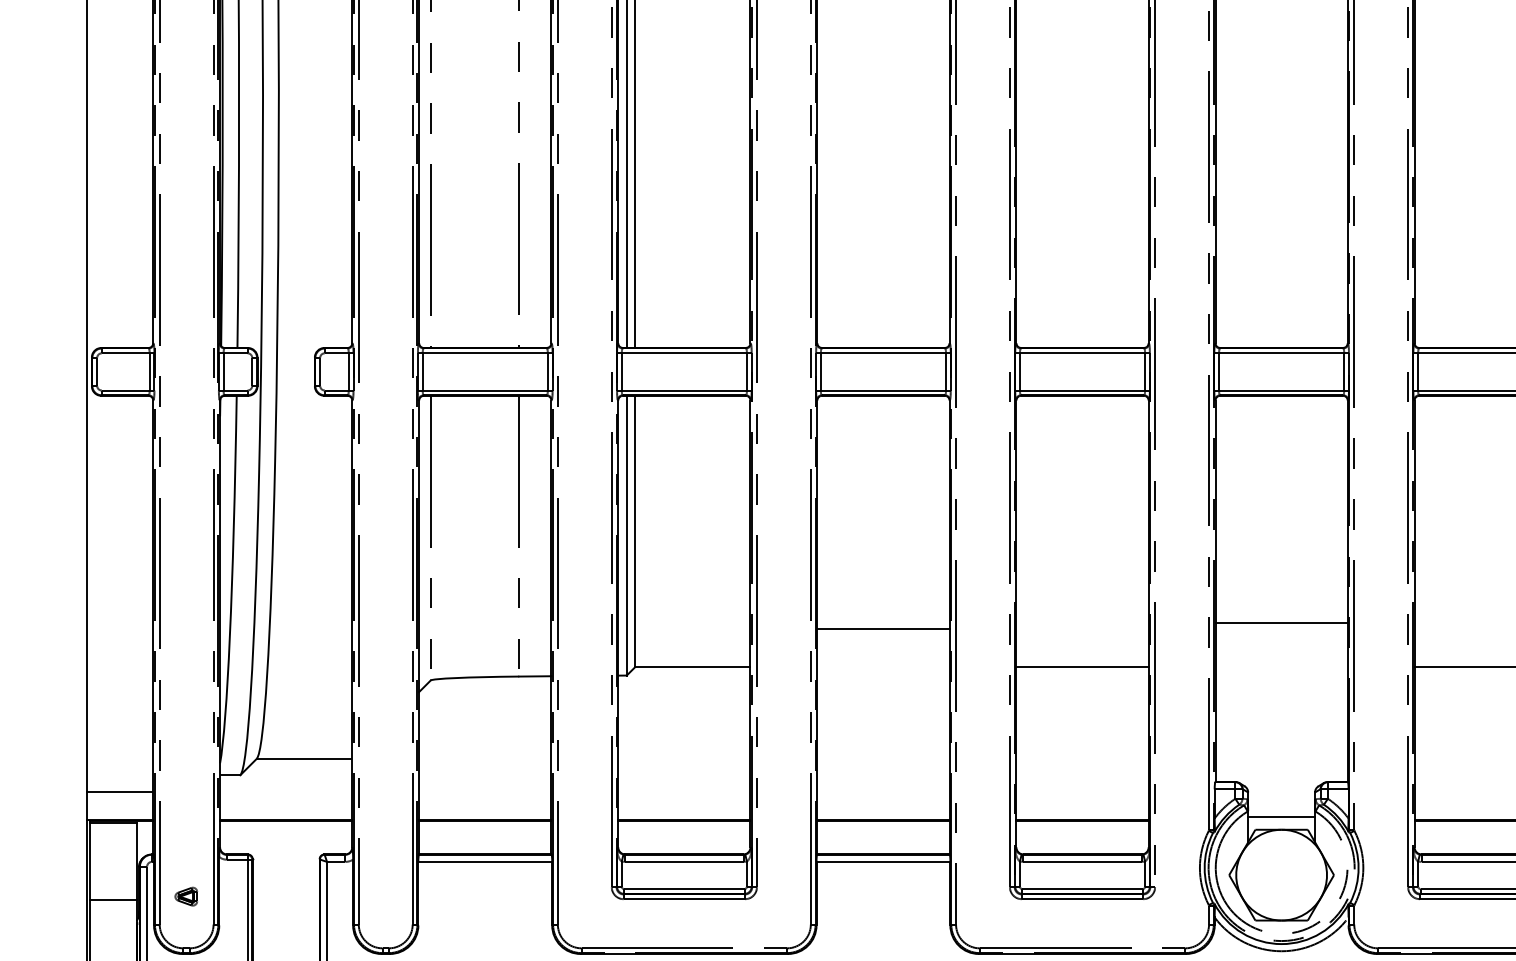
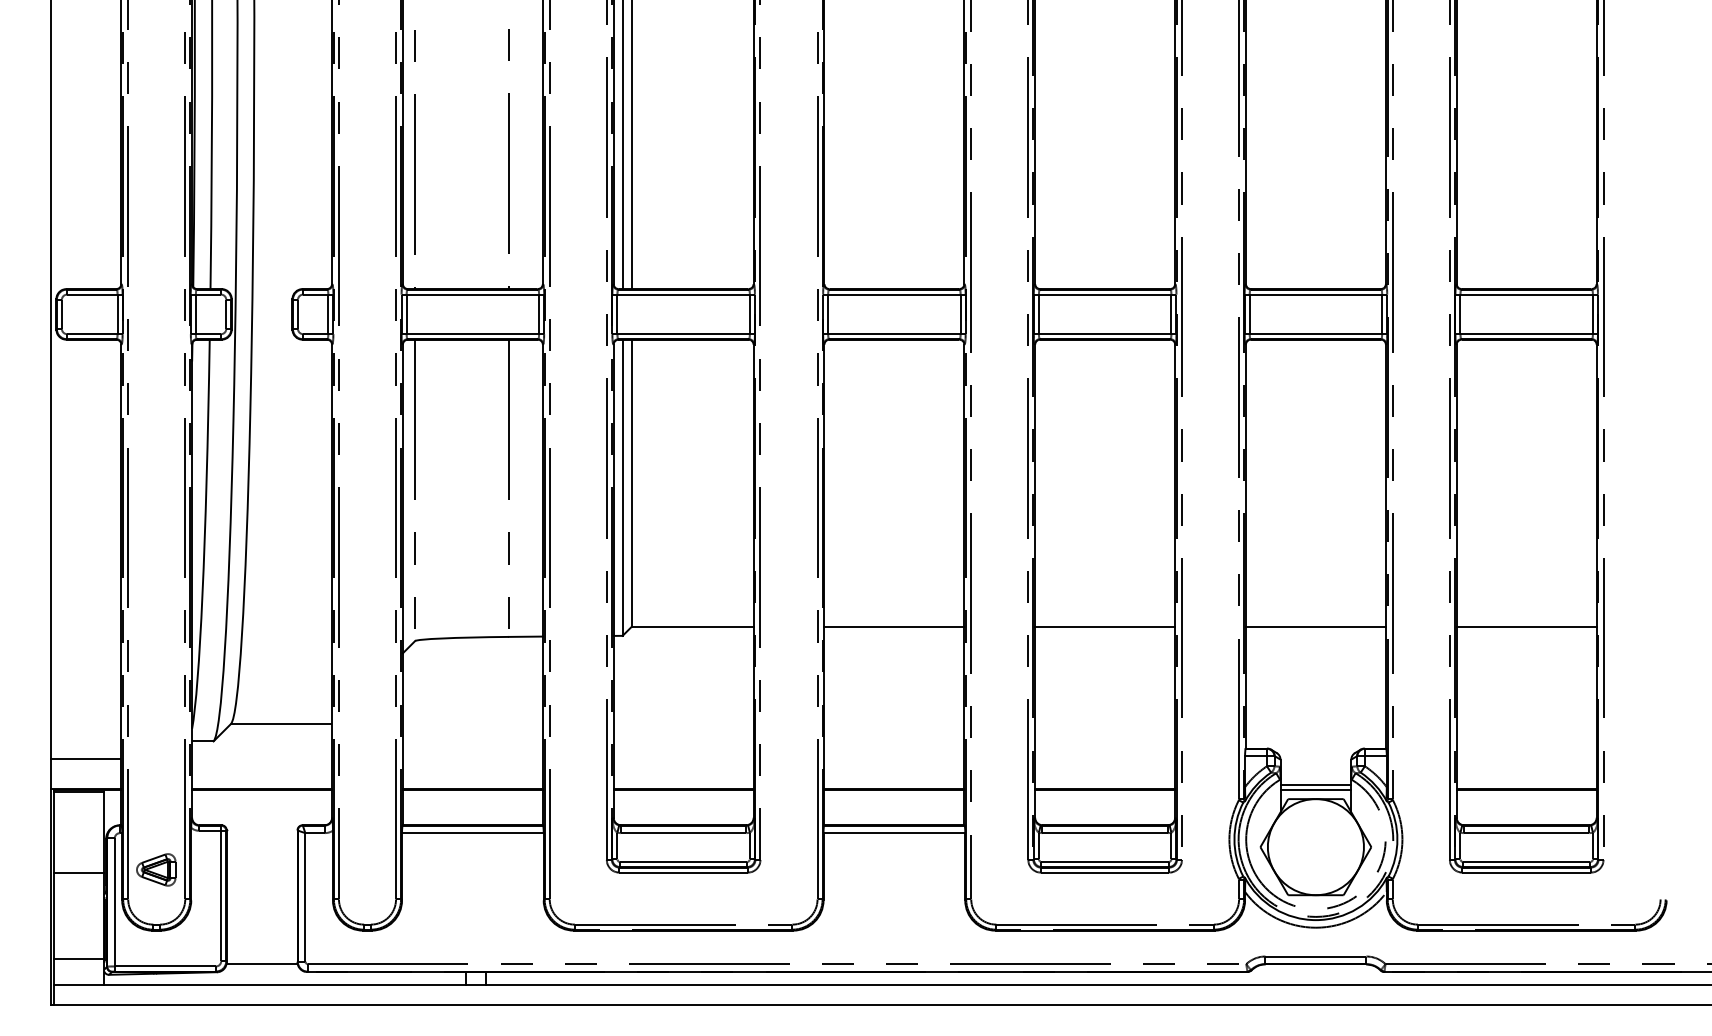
line: (1281, 623) -> (1315, 627), moved
line: (883, 629) -> (894, 627), moved
line: (1281, 820) -> (1315, 789), added
part: (186, 896) -> (156, 869), size x1.67

